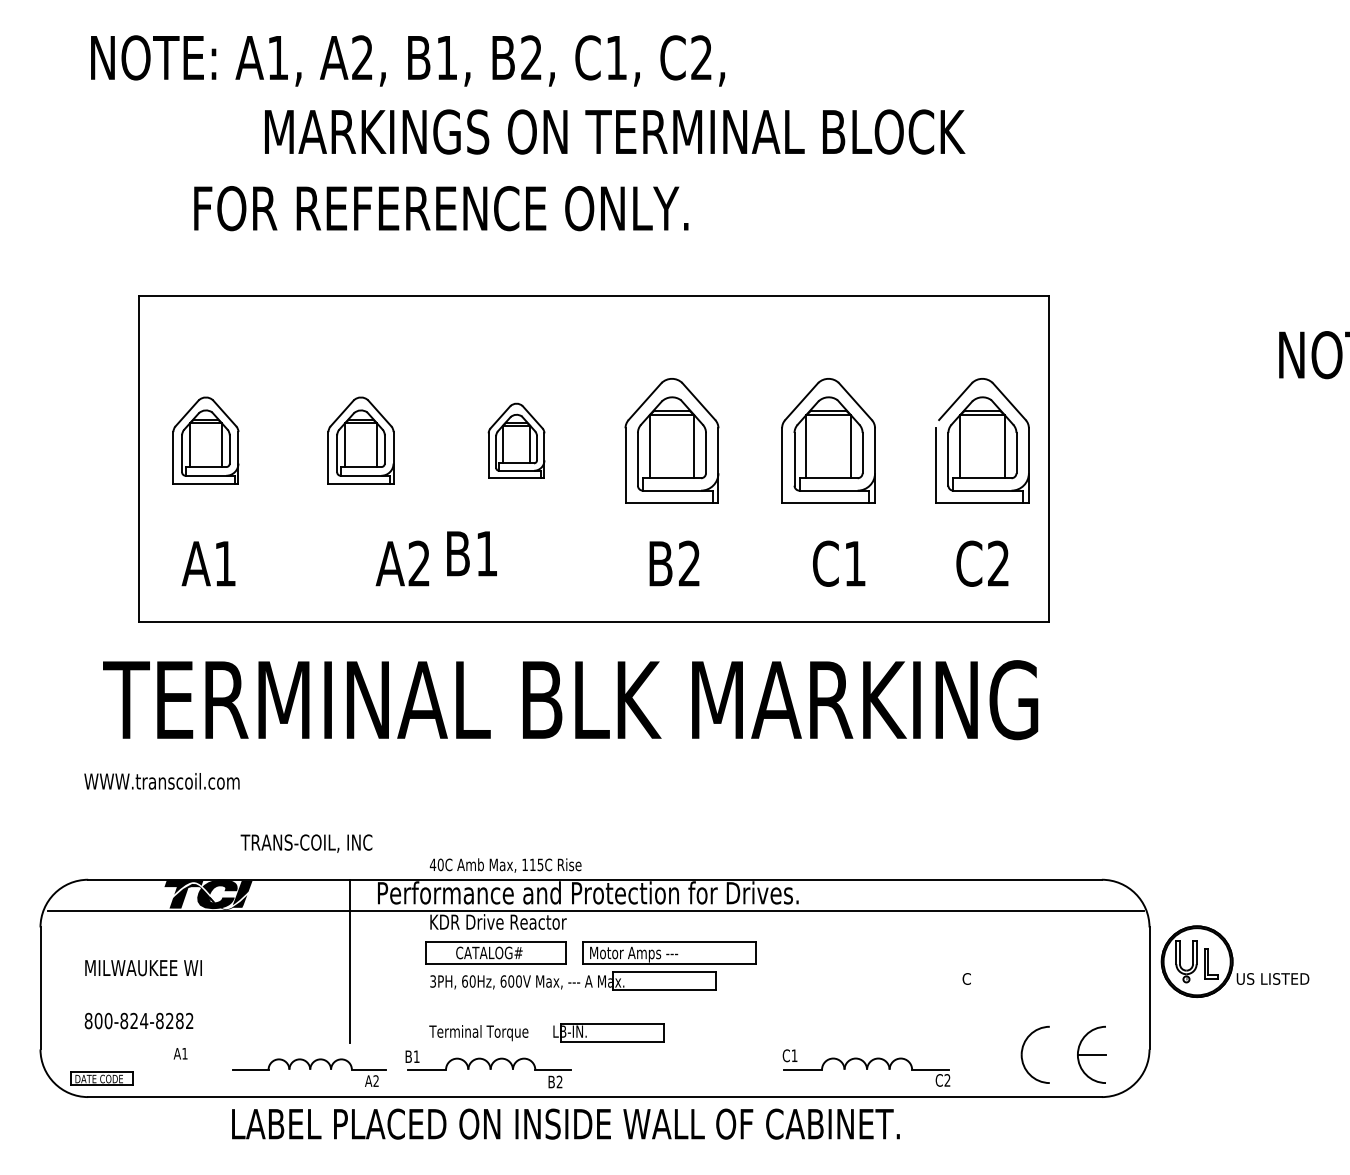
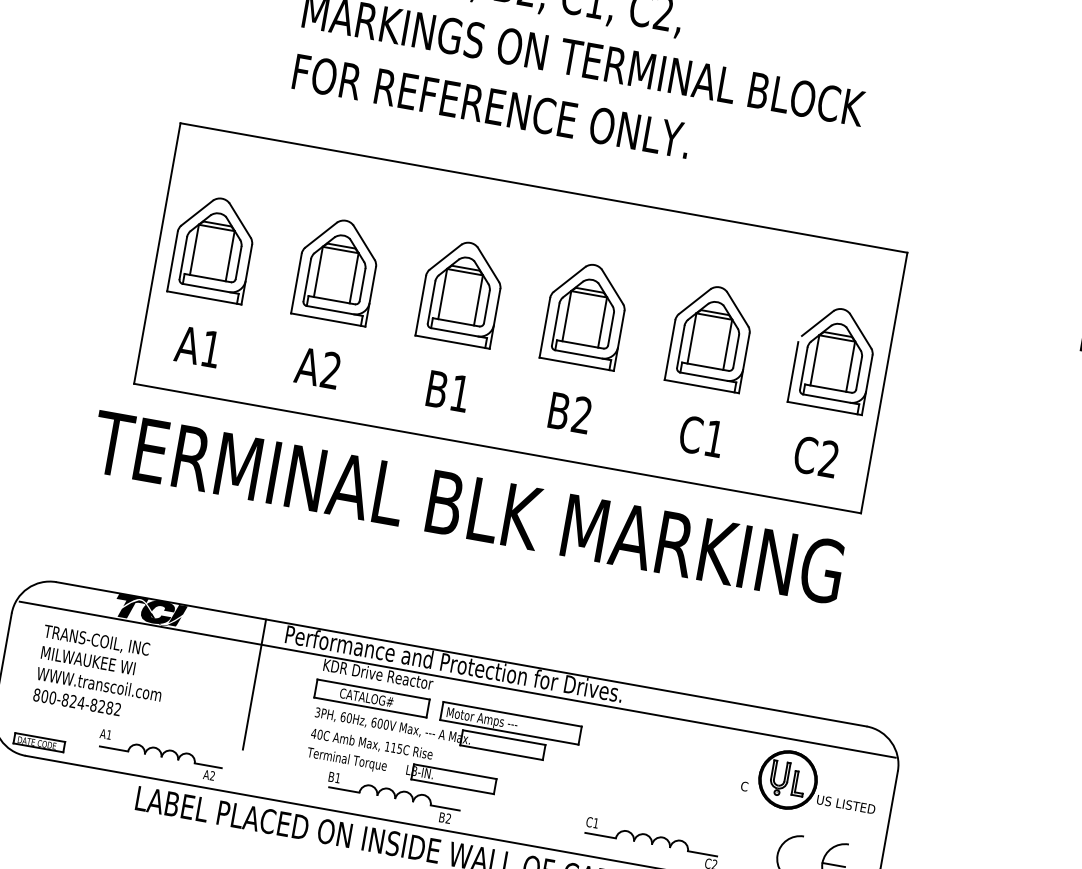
text: (441, 208) -> (492, 106), moved
part: (205, 440) -> (212, 247), size x1.43
part: (360, 440) -> (336, 269), size x1.43
part: (516, 440) -> (461, 292), size x1.67
text: (471, 553) -> (447, 391), moved
text: (402, 563) -> (317, 367), moved
text: (161, 781) -> (98, 684), moved
text: (306, 843) -> (96, 641), moved
text: (505, 865) -> (371, 744), moved
part: (1234, 961) -> (817, 785), moved
part: (488, 1069) -> (393, 798), moved
part: (309, 1072) -> (160, 759), moved

